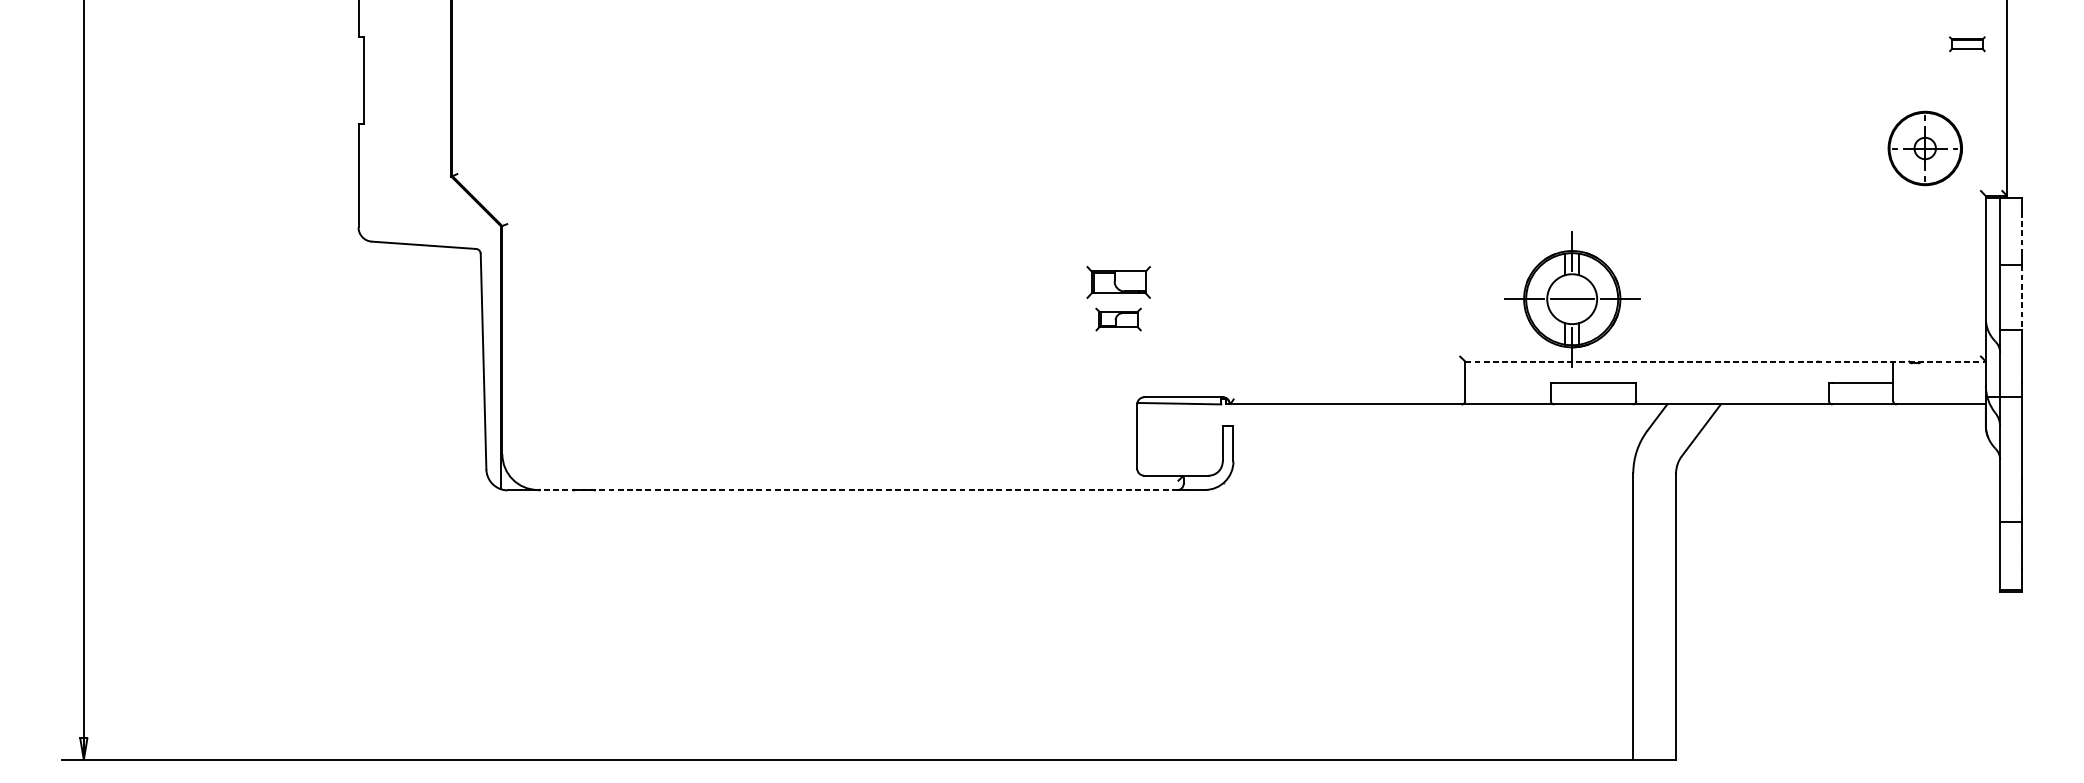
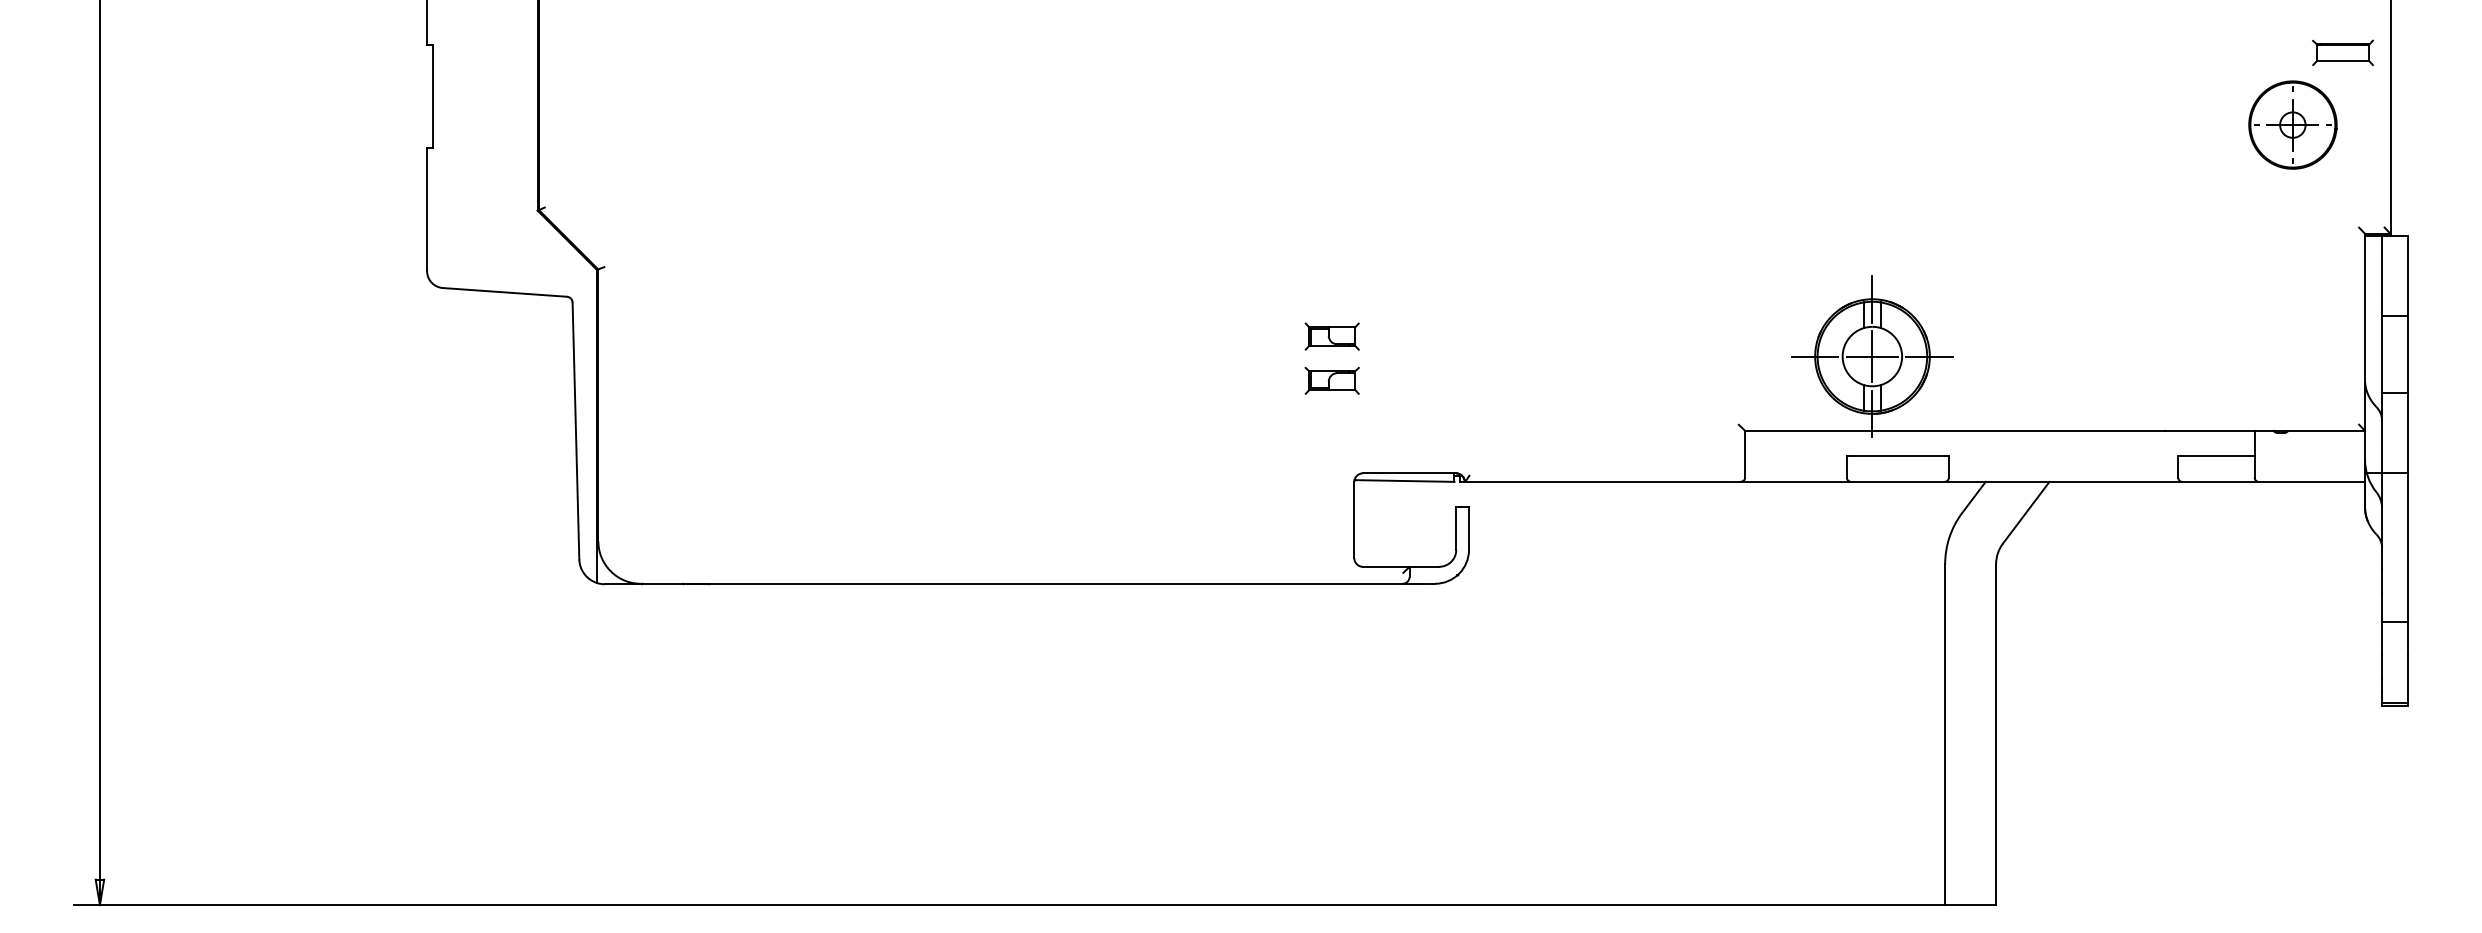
part: (1966, 43) -> (2342, 52), size x1.43
part: (1924, 147) -> (2292, 124), moved
line: (2021, 231) -> (2407, 276), dashed -> solid
part: (1117, 282) -> (1331, 336), size x0.71
line: (2021, 297) -> (2407, 354), dashed -> solid
line: (1572, 299) -> (1872, 356), added
line: (1725, 361) -> (2055, 430), dashed -> solid
line: (857, 489) -> (1021, 583), dashed -> solid

